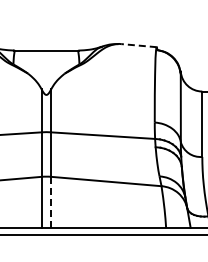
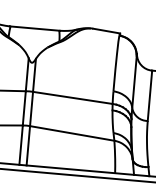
line: (139, 45) -> (106, 30), dashed -> solid
line: (51, 202) -> (28, 145), dashed -> solid

